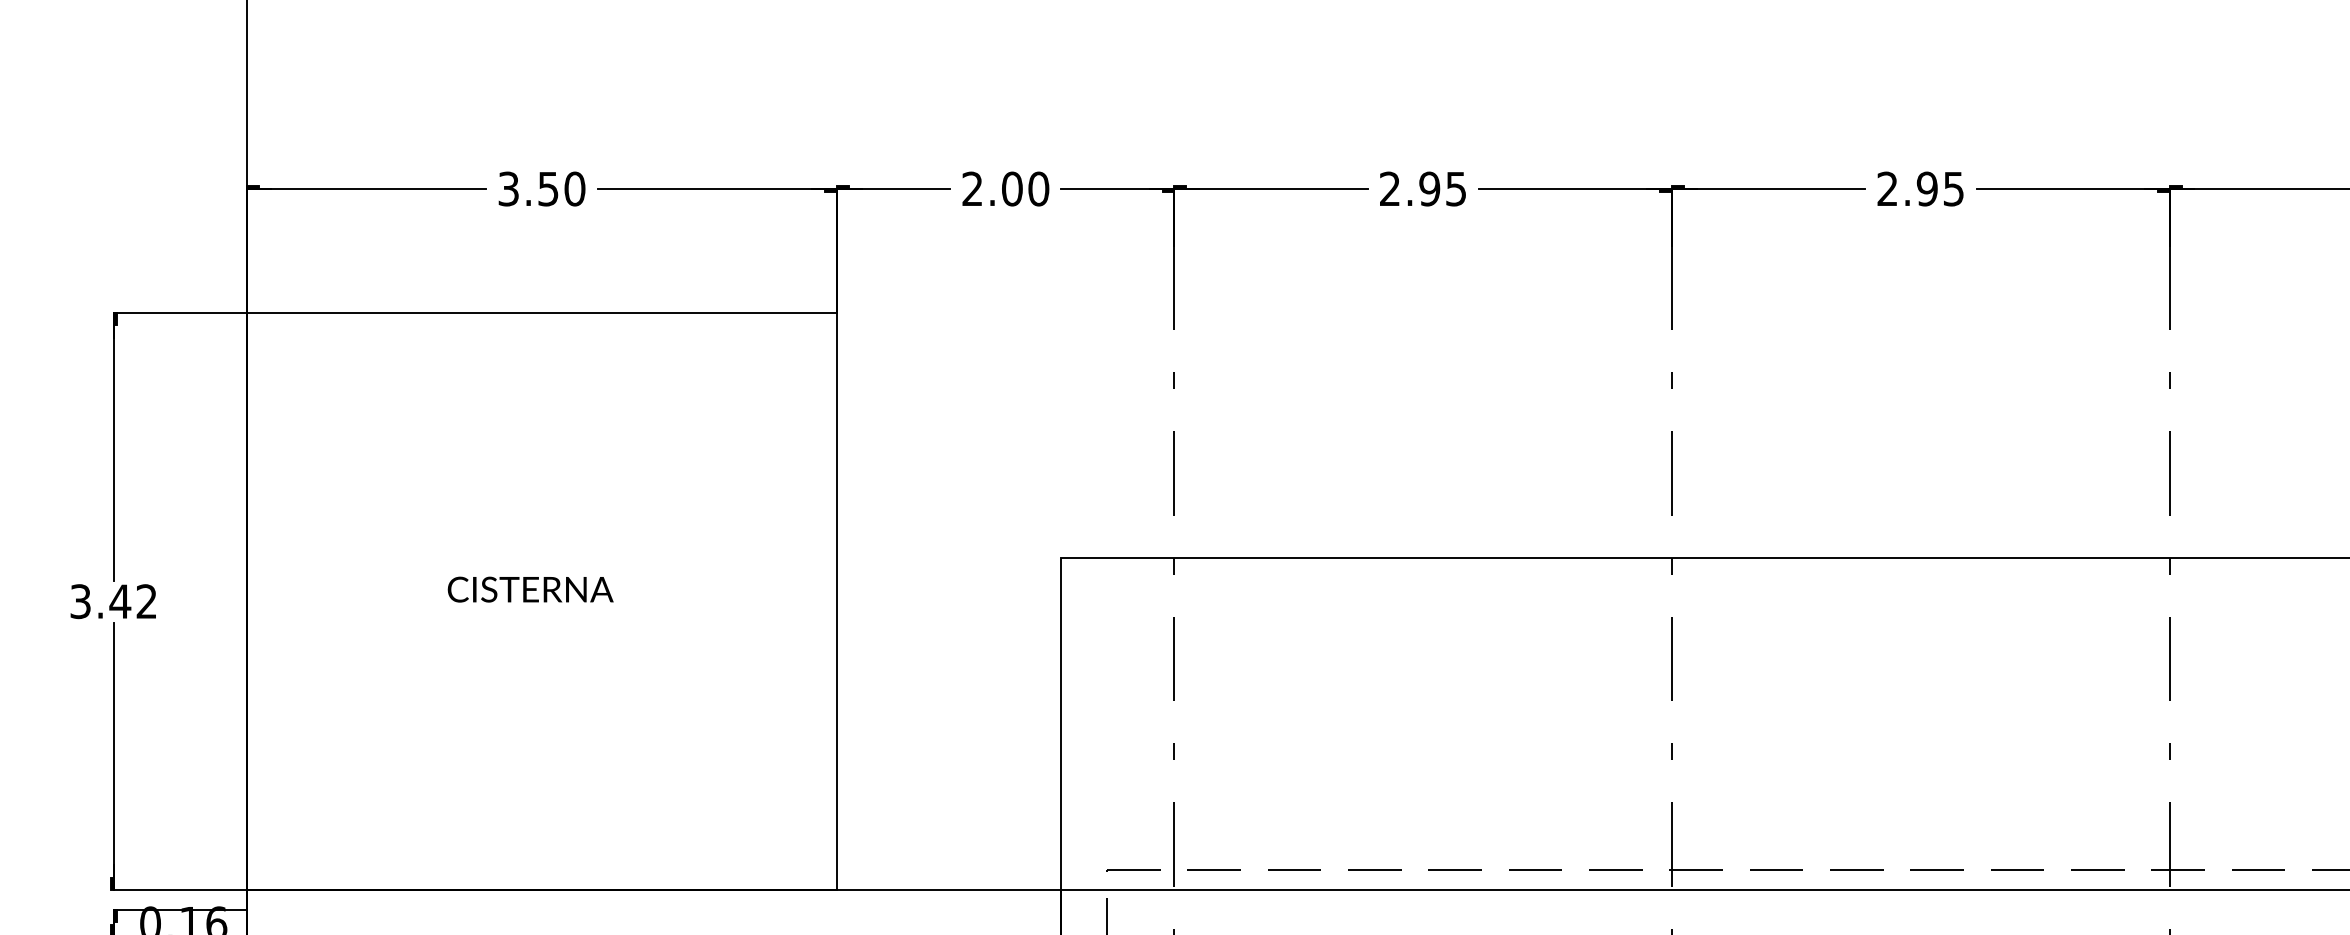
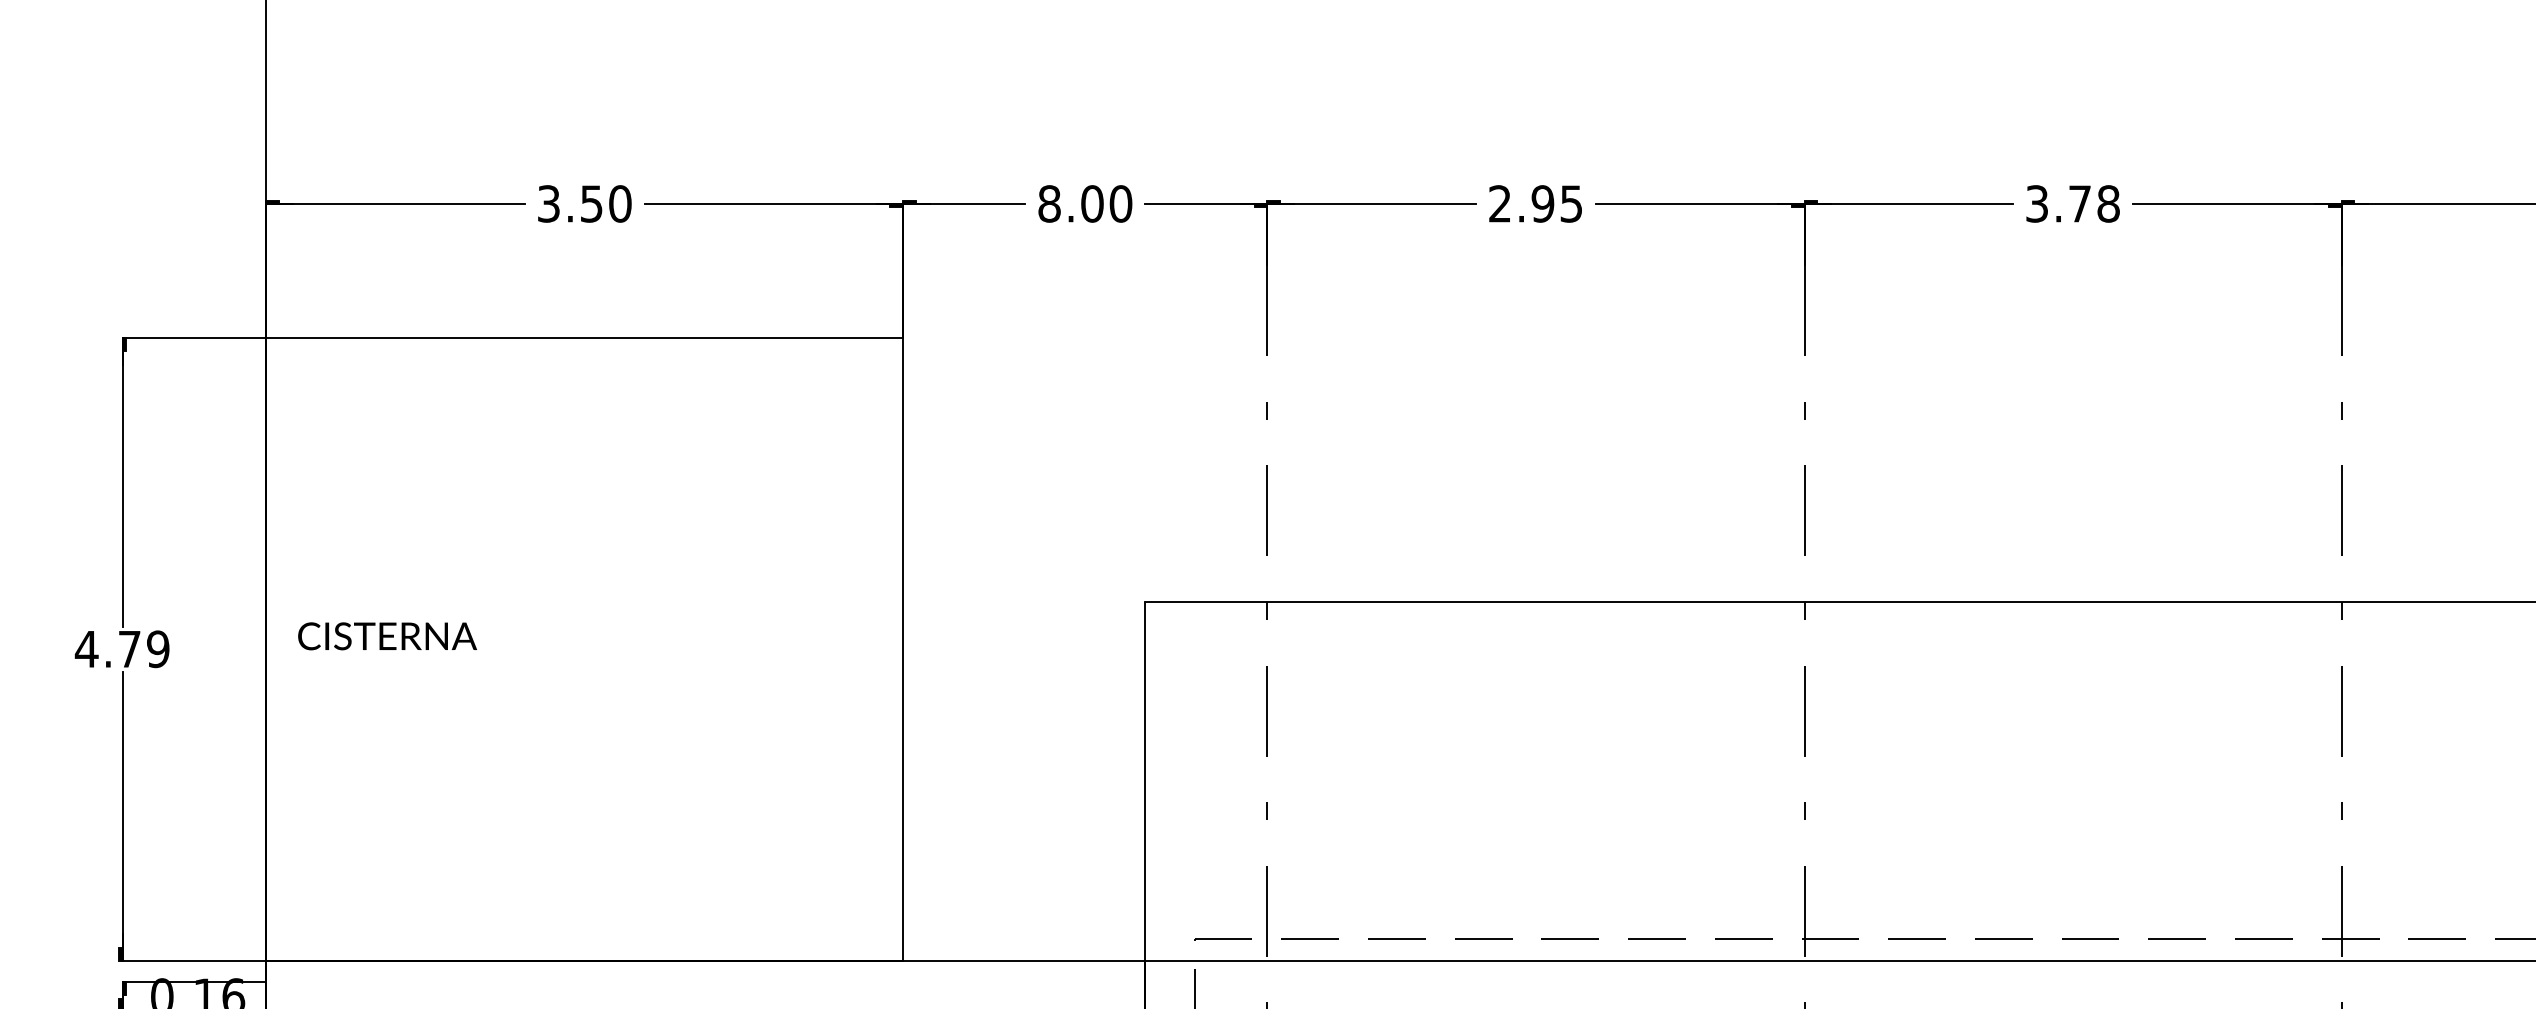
text: (972, 188) -> (1049, 203), 2.00 -> 8.00
text: (1920, 188) -> (2072, 203), 2.95 -> 3.78
text: (530, 589) -> (387, 636), moved
text: (112, 601) -> (121, 649), 3.42 -> 4.79

